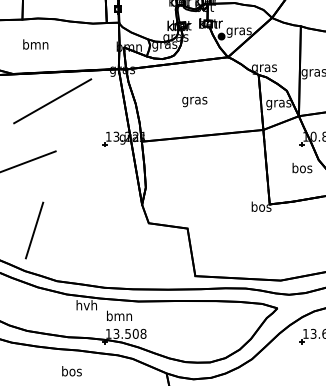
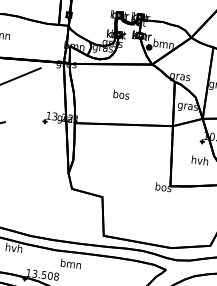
text: (238, 30) -> (163, 44), gras -> bmn
text: (194, 100) -> (121, 95), gras -> bos
text: (302, 167) -> (200, 160), bos -> hvh
text: (119, 315) -> (71, 263), moved

